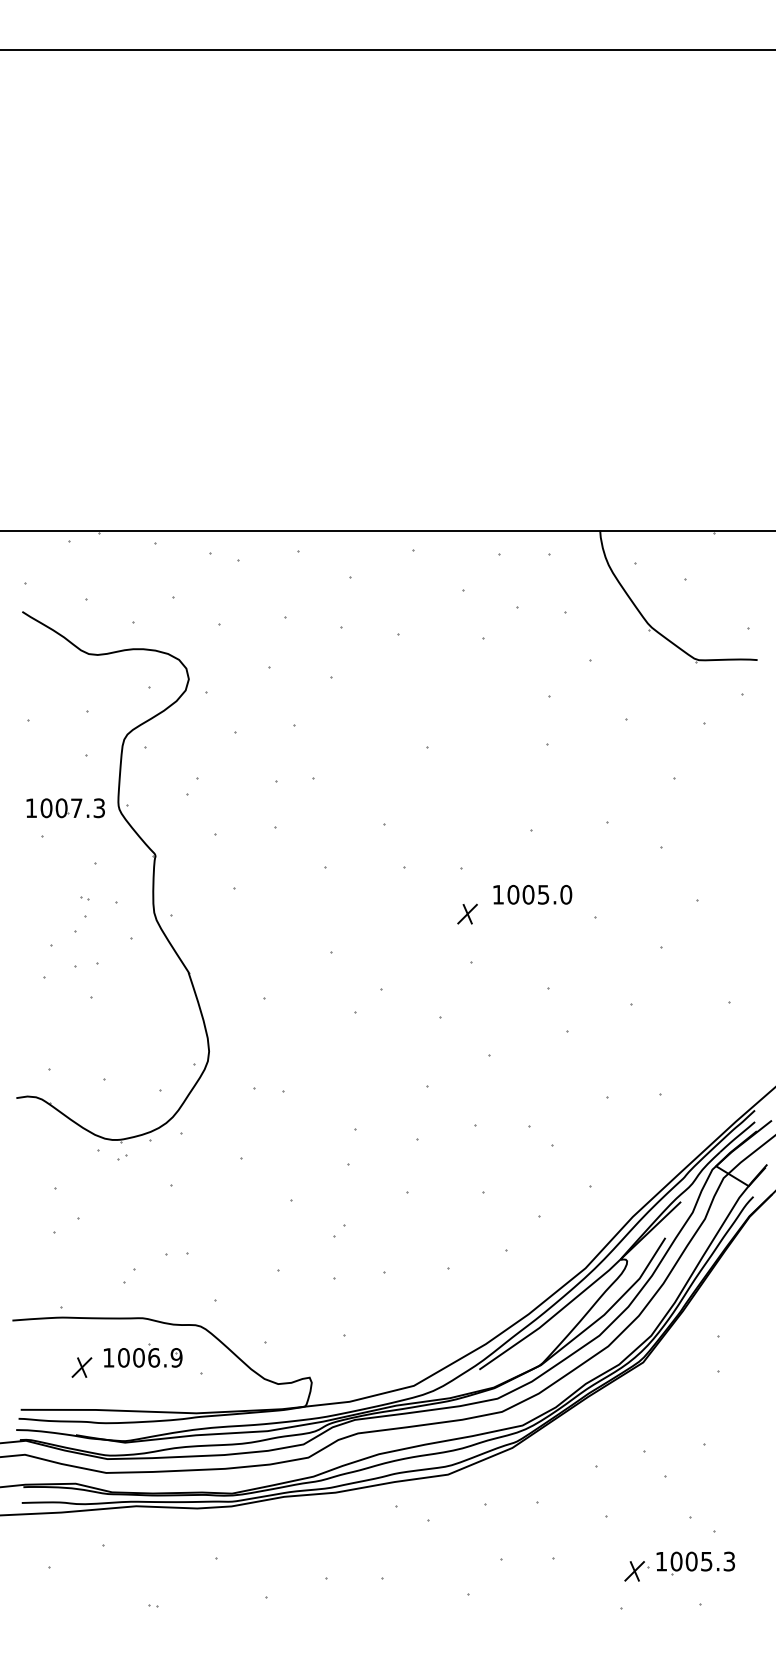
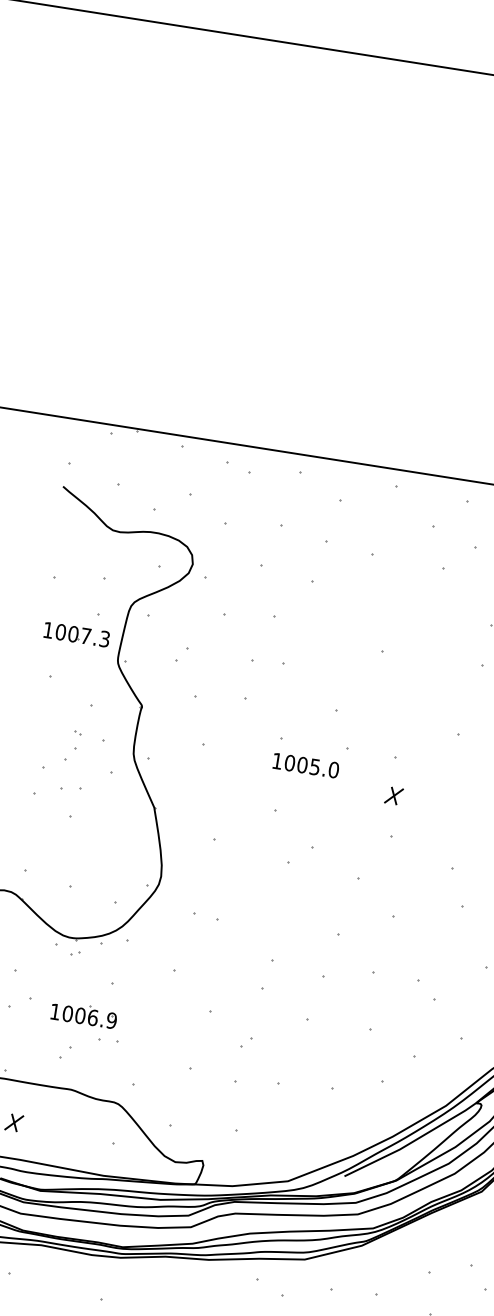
part: (65, 808) -> (76, 634), moved
text: (532, 894) -> (305, 765), moved
part: (143, 1355) -> (84, 1014), moved

